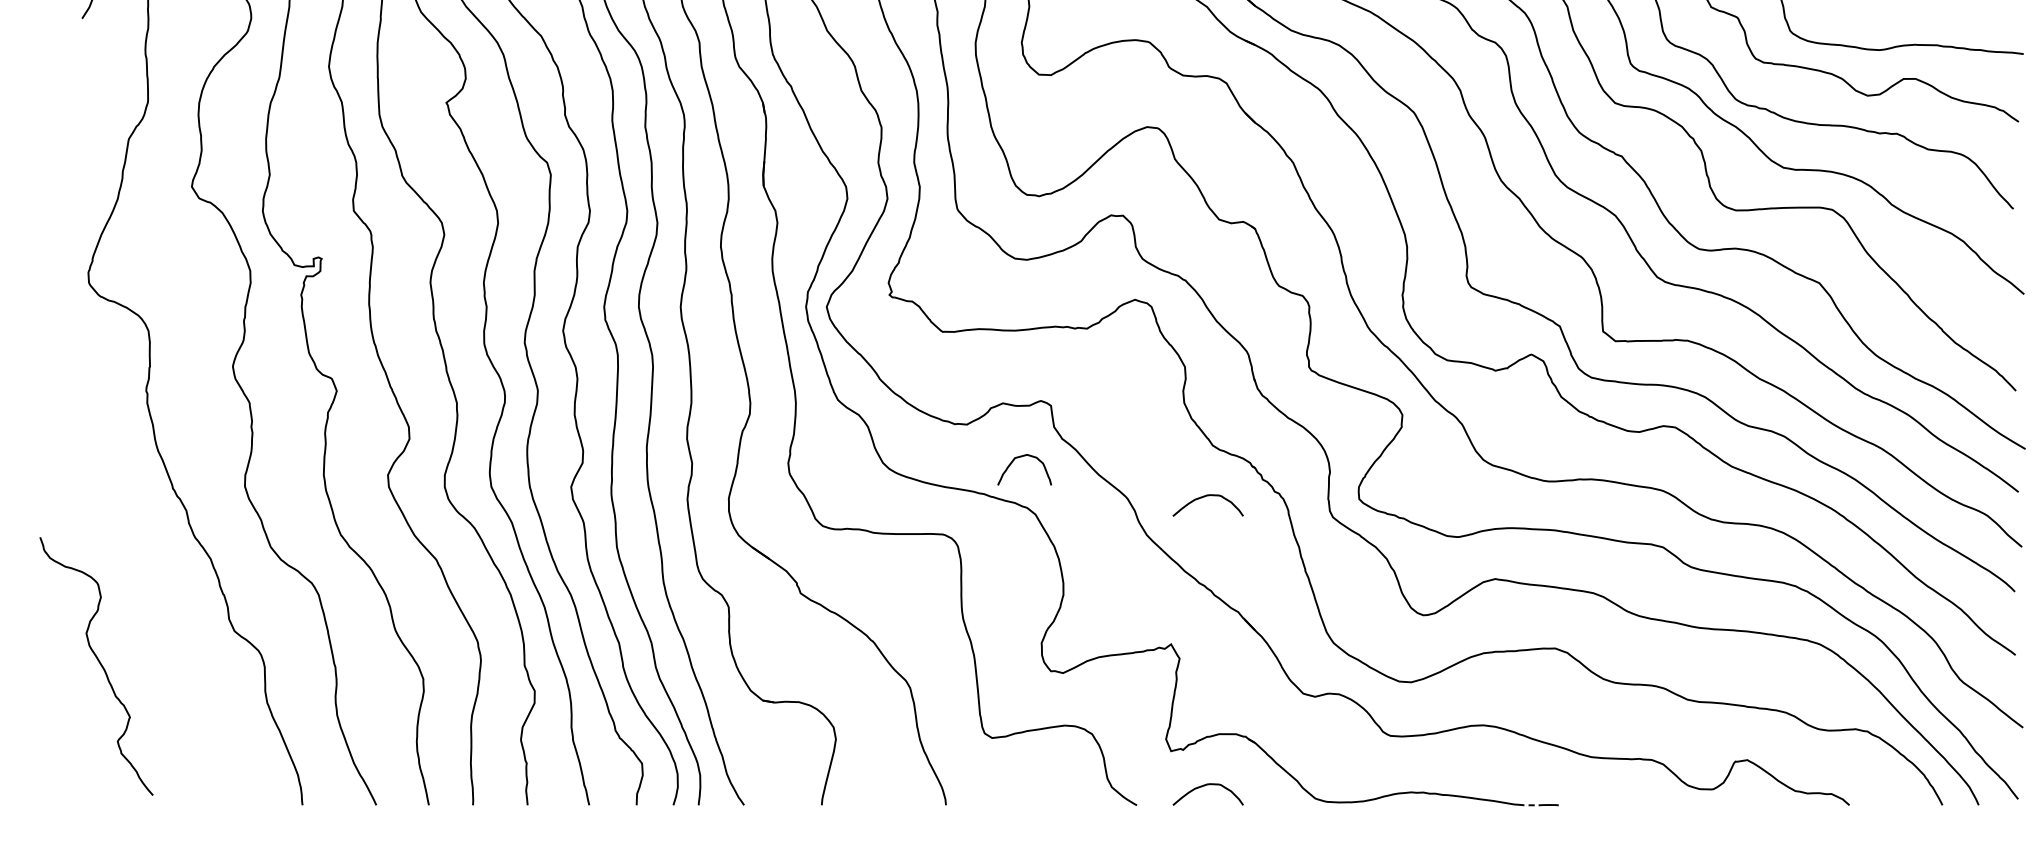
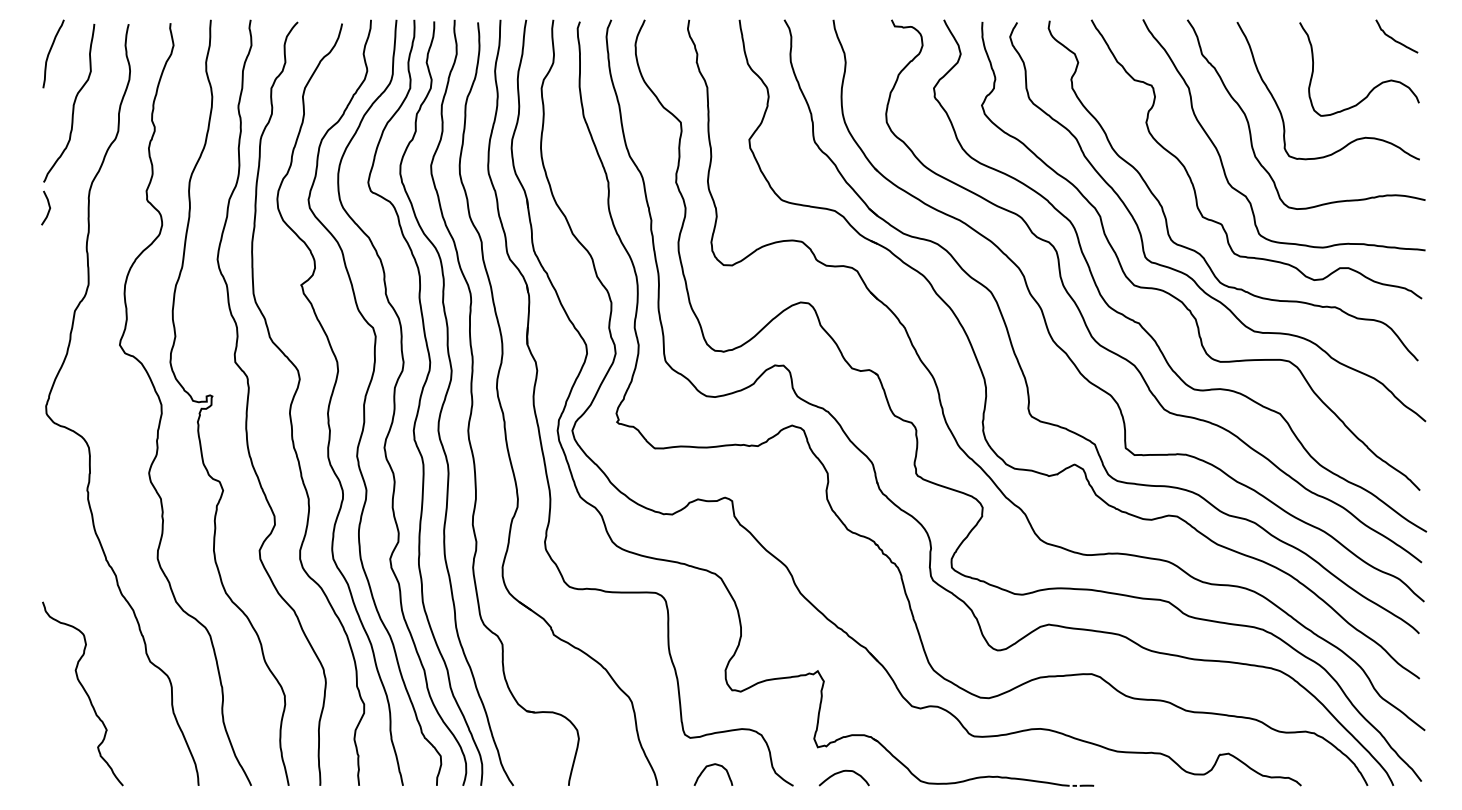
curve: (1020, 458) -> (710, 766), moved
curve: (1205, 497) -> (842, 566), removed
curve: (98, 663) -> (84, 691), moved

